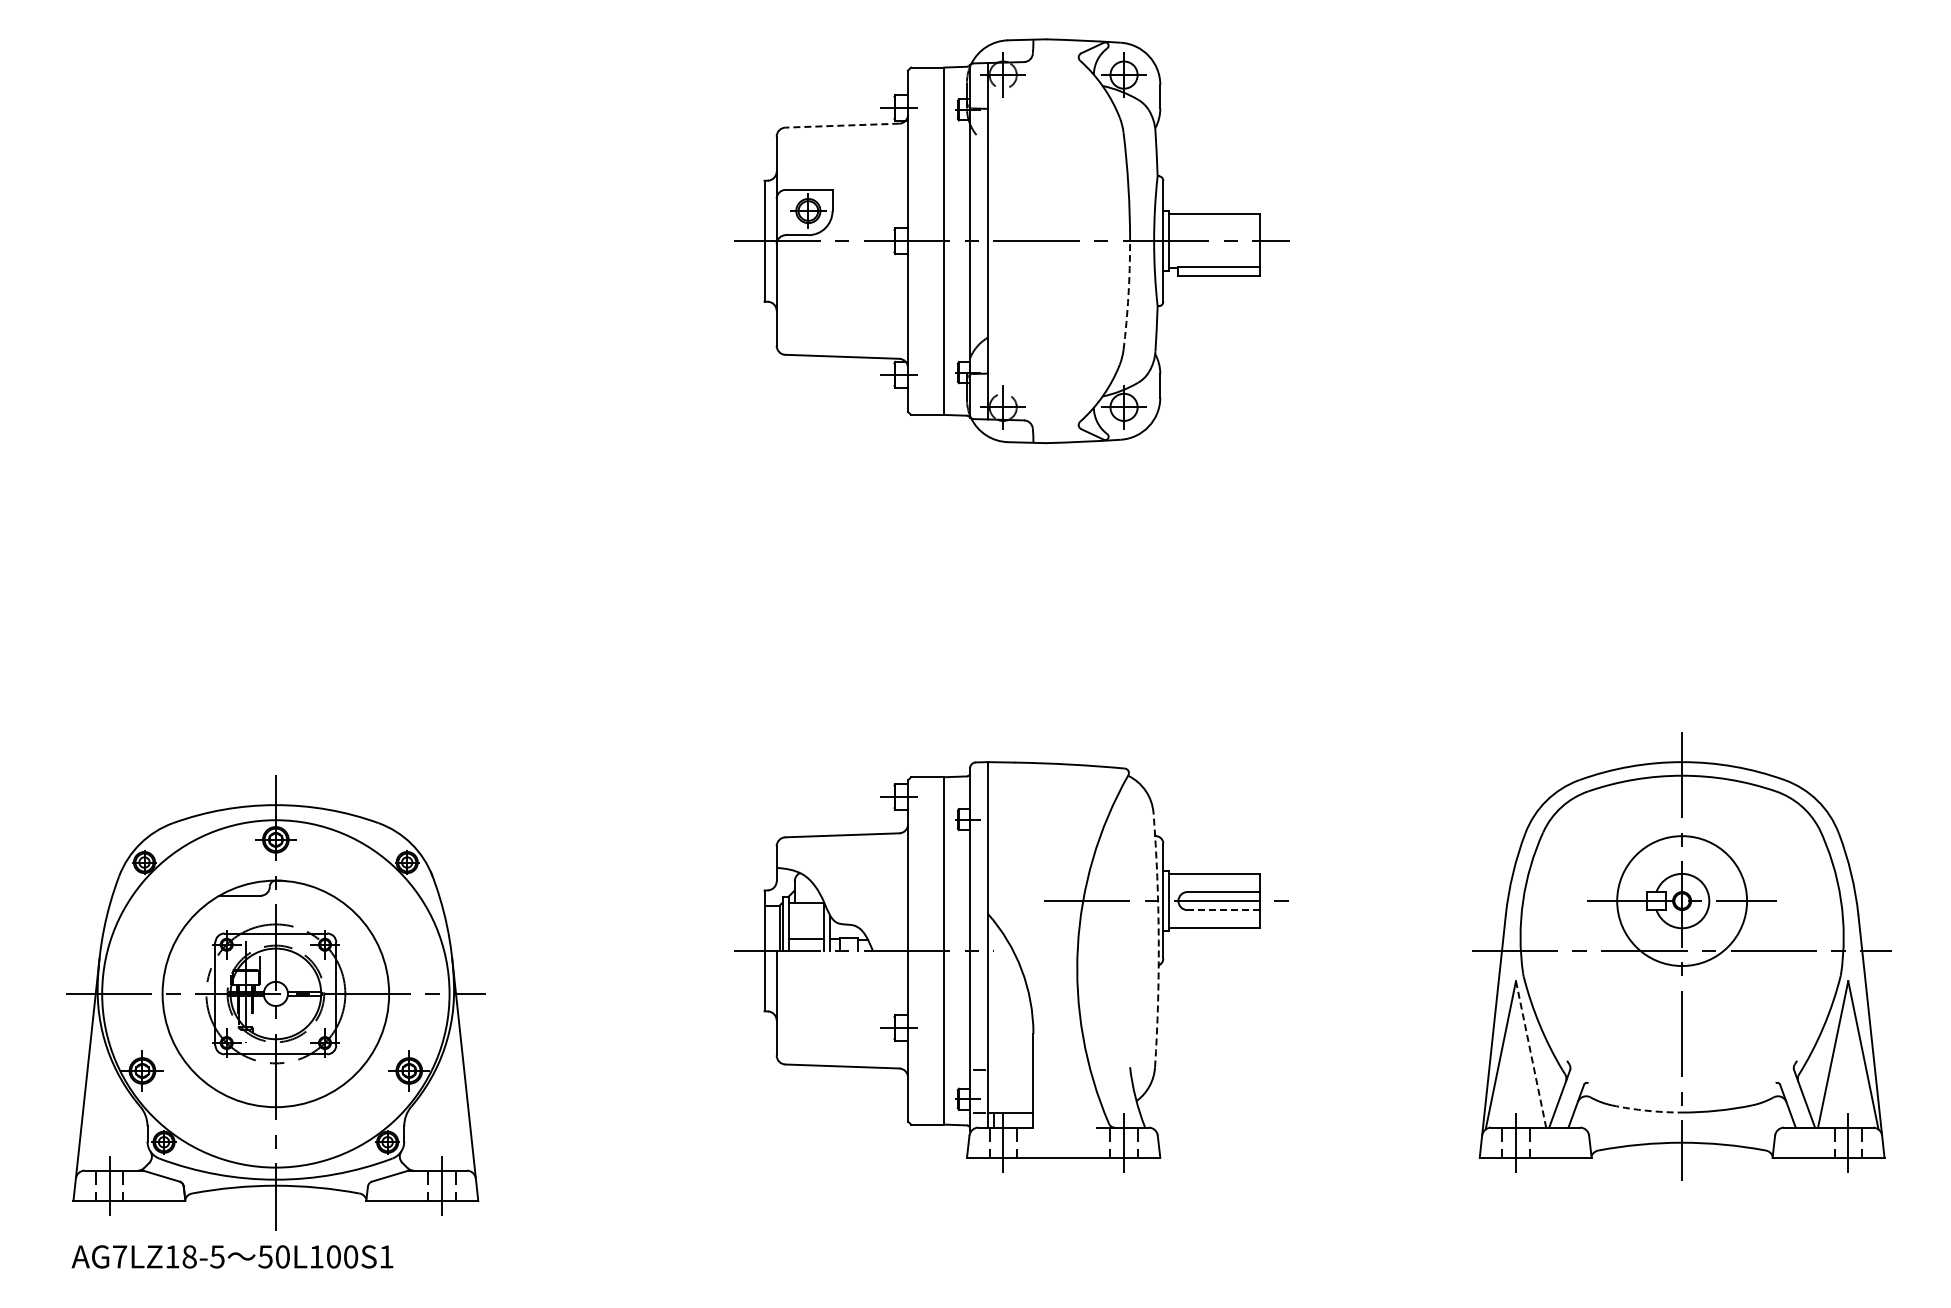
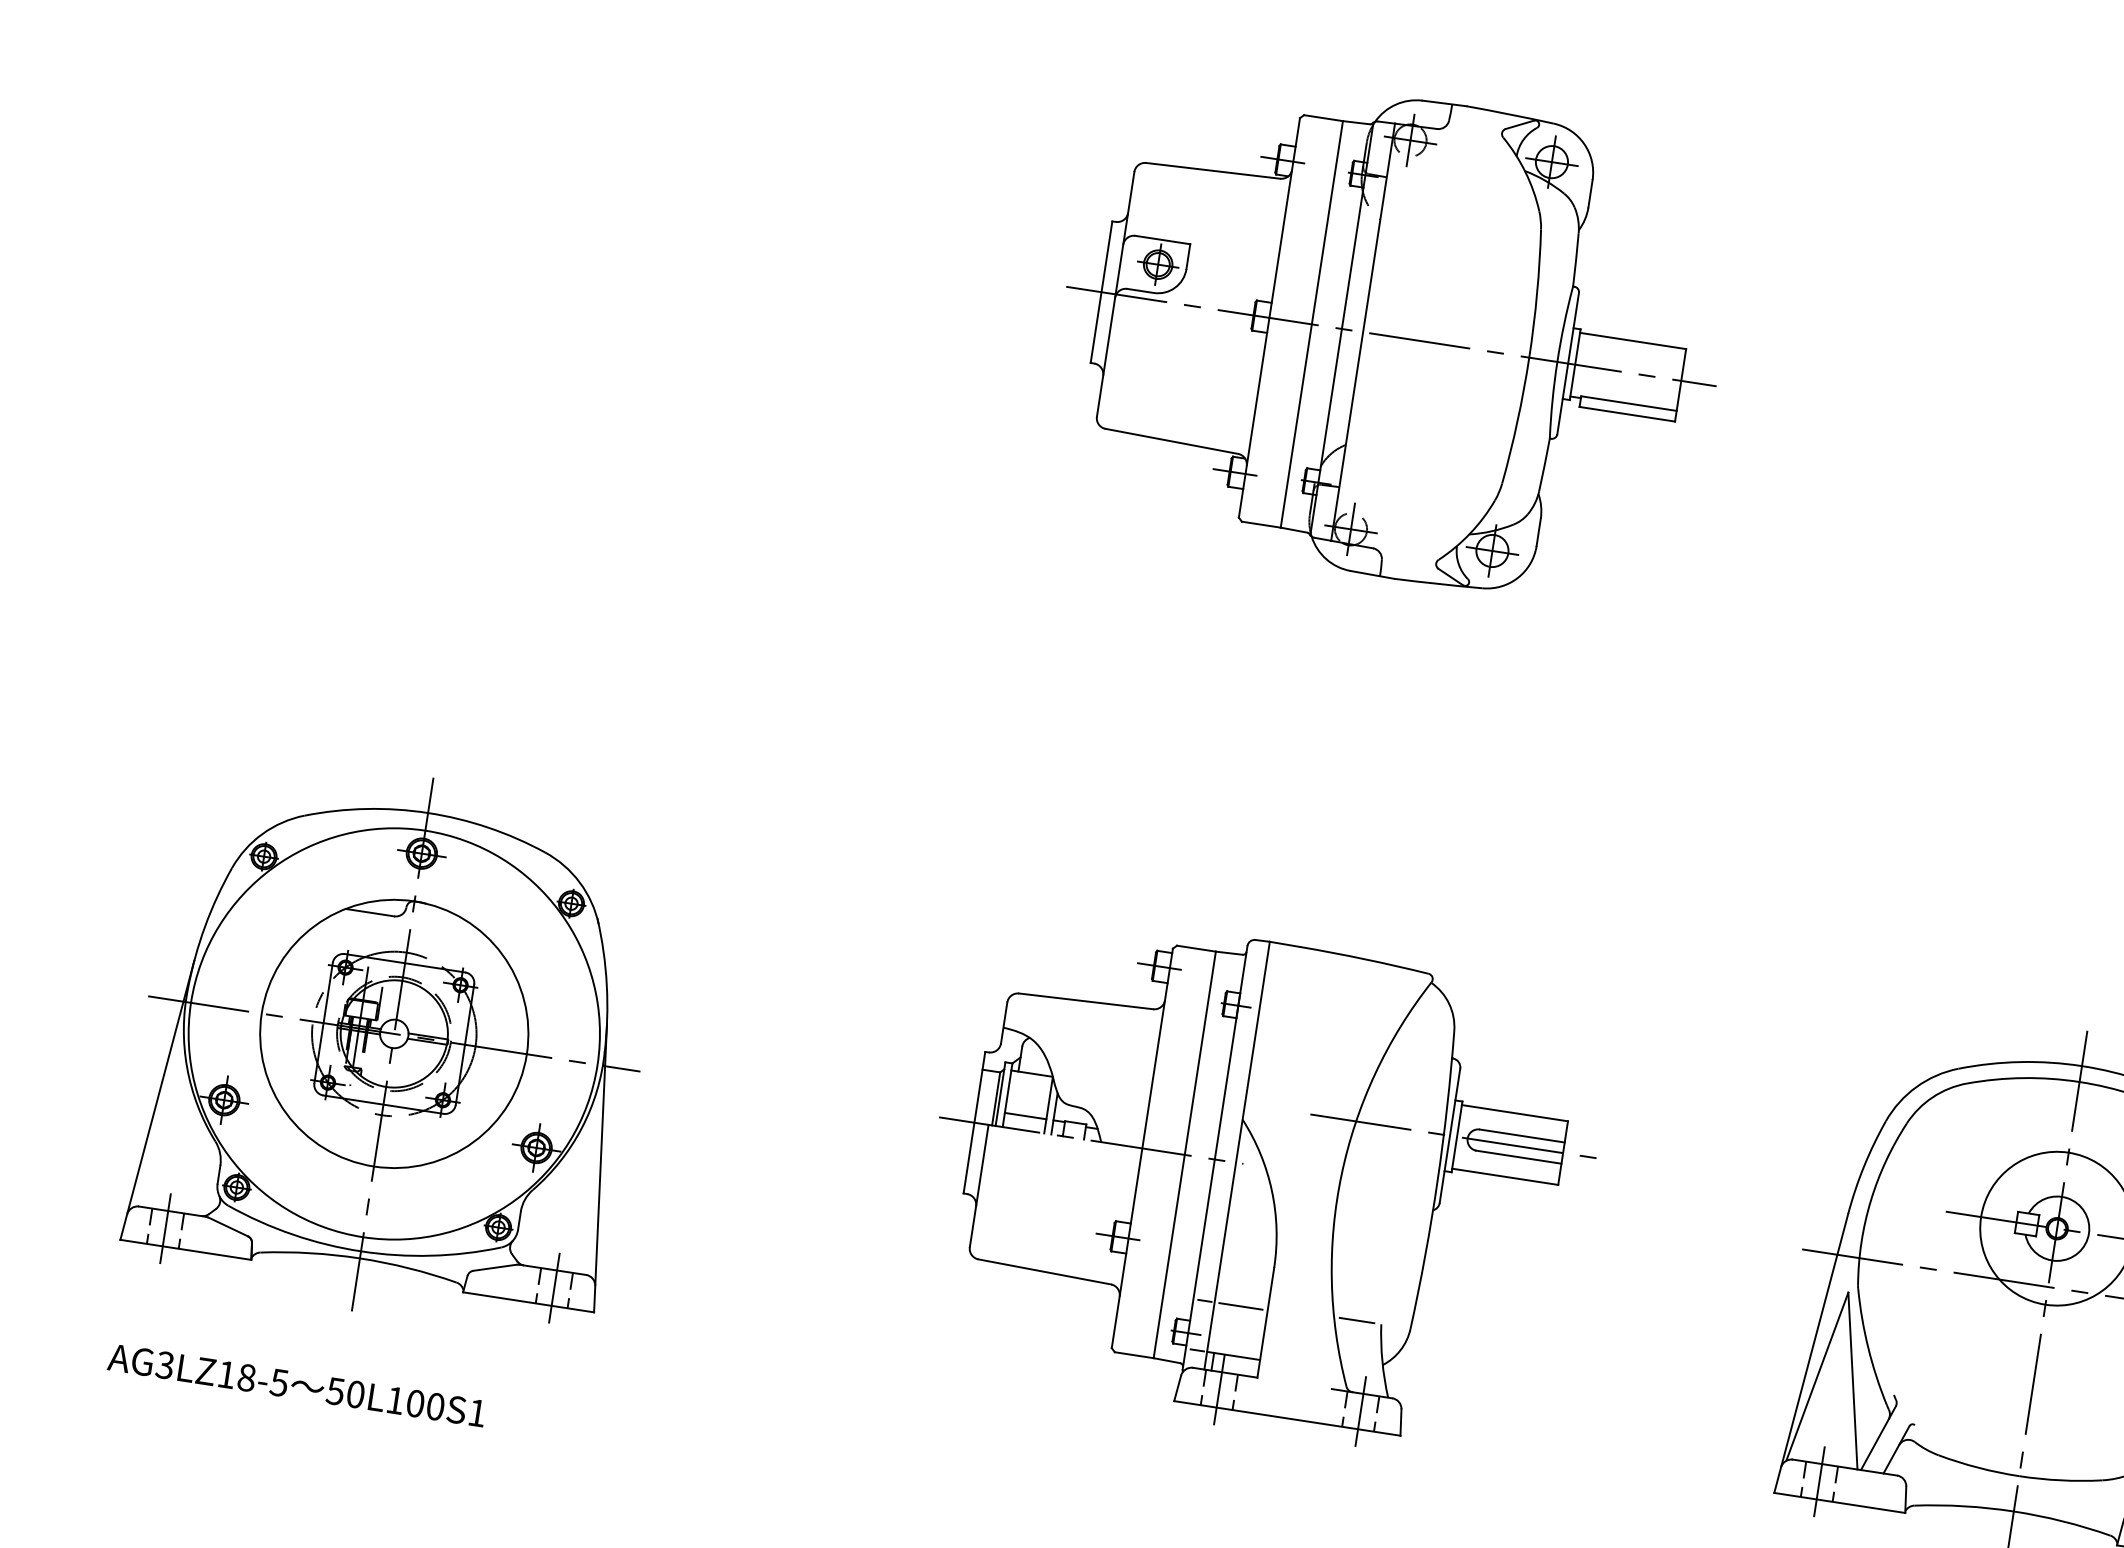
line: (842, 125) -> (1213, 170), dashed -> solid
arc: (1128, 295) -> (1517, 420), dashed -> solid
line: (1223, 910) -> (1518, 1157), dashed -> solid
arc: (1158, 940) -> (1437, 1181), dashed -> solid
part: (275, 1002) -> (392, 1043), moved
line: (1531, 1054) -> (1853, 1381), dashed -> solid
line: (1109, 1067) -> (1357, 1320), added
line: (1010, 1070) -> (1240, 1306), added
arc: (1646, 1110) -> (1977, 1467), dashed -> solid
text: (119, 1256) -> (164, 1364), AG7LZ18-5 -> AG3LZ18-5

